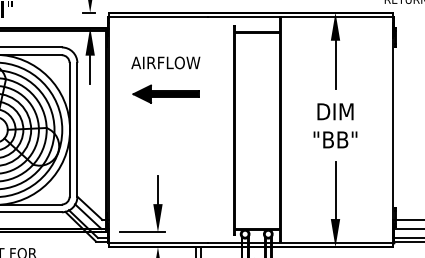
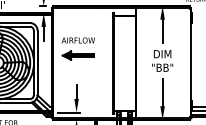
part: (163, 79) -> (77, 48), moved

